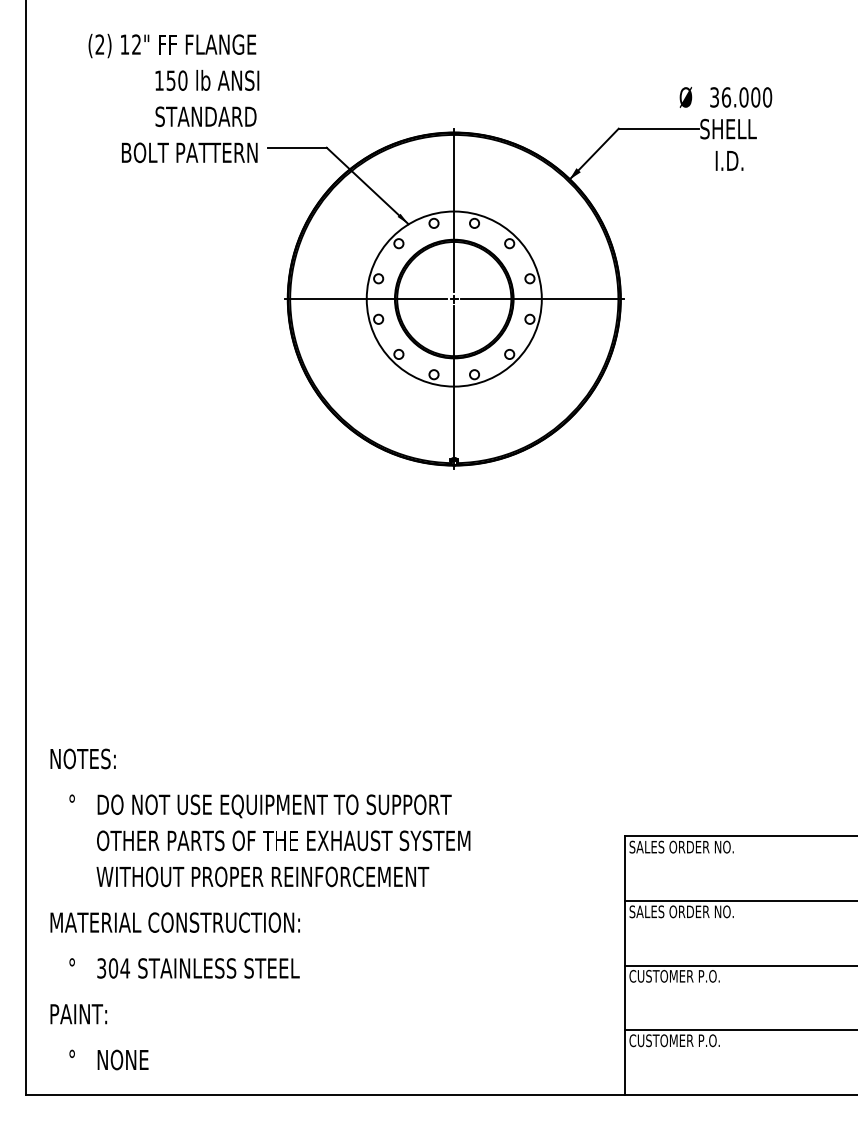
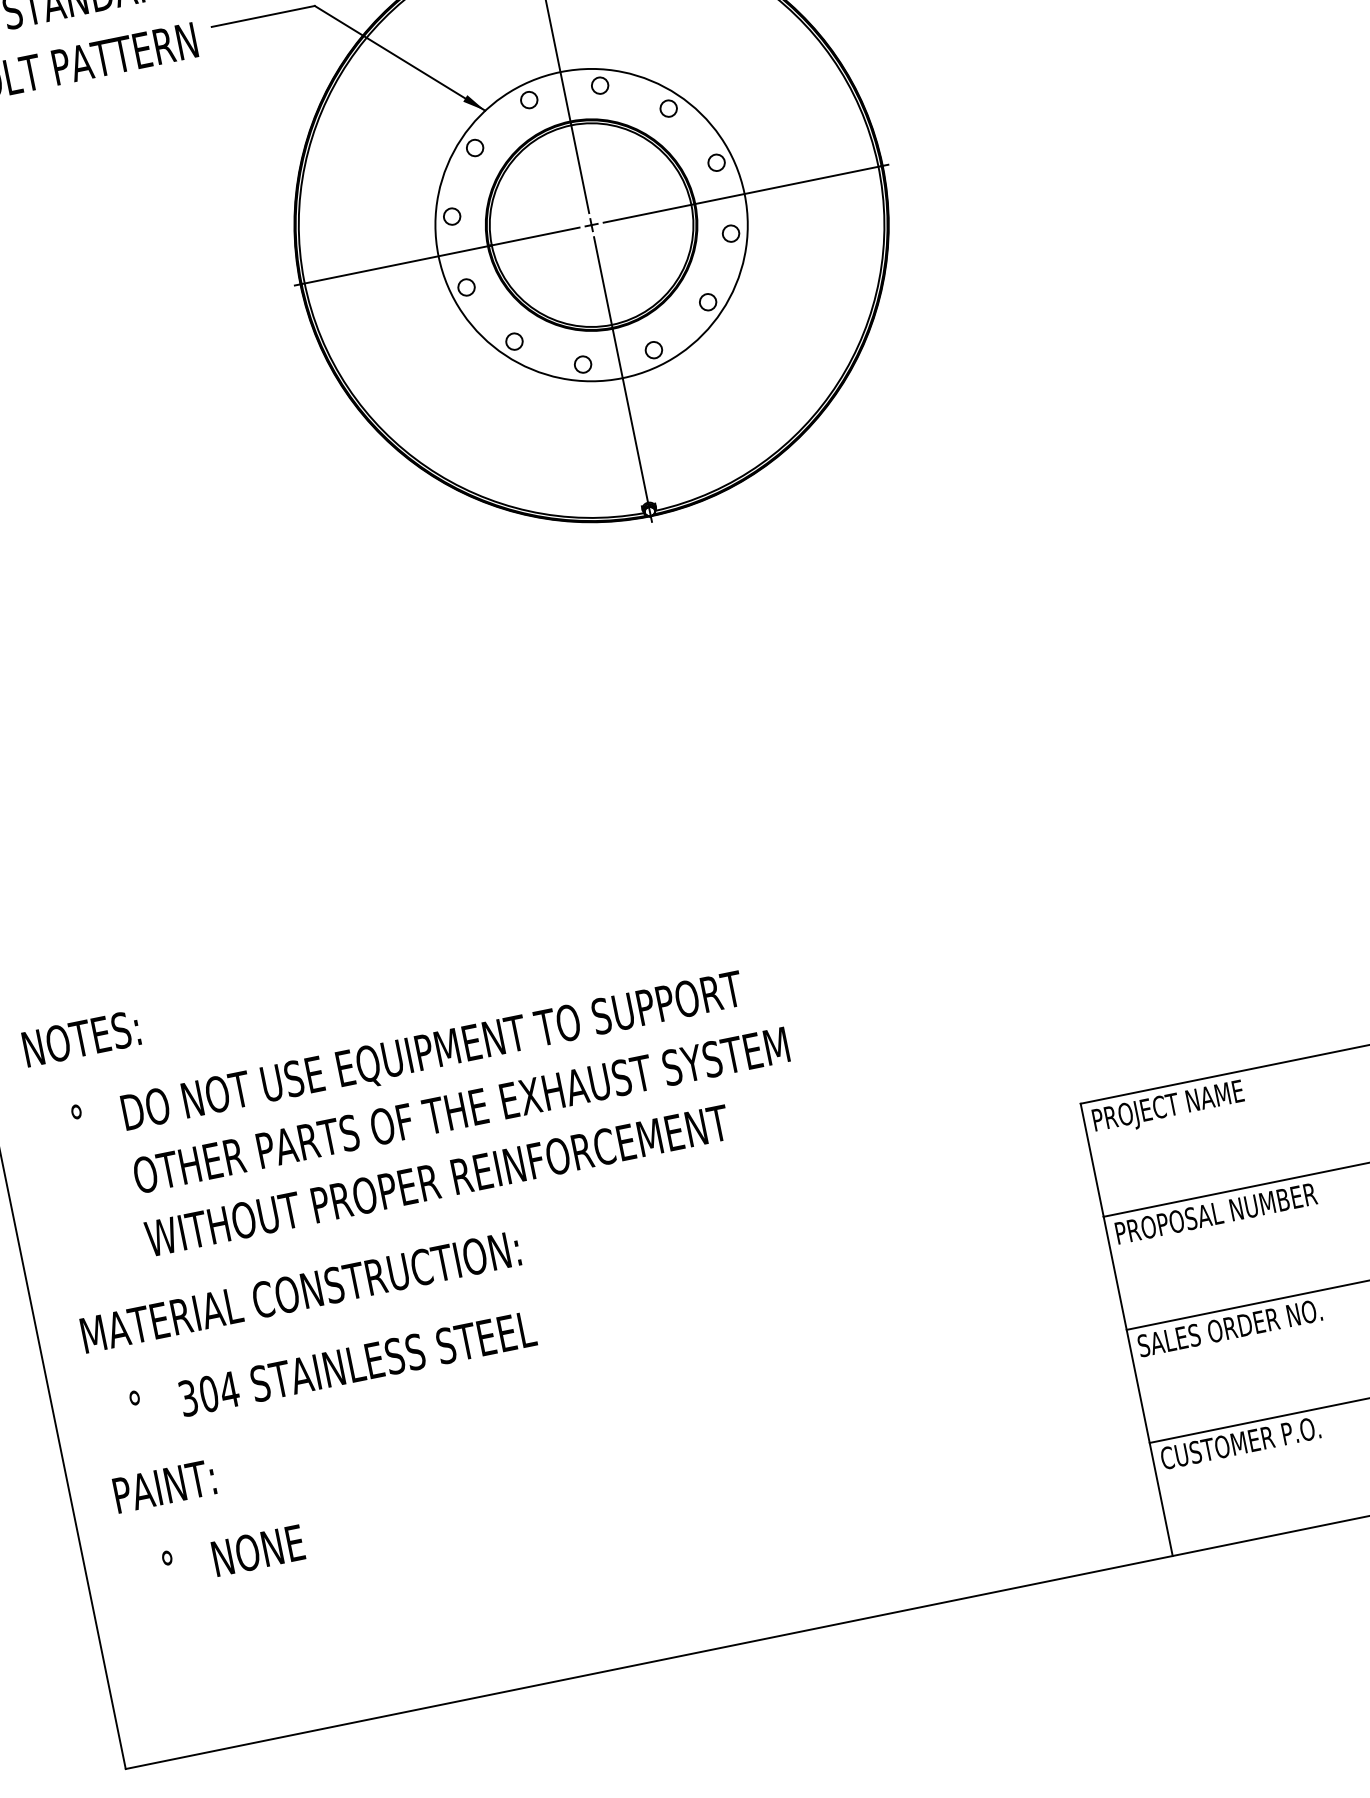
text: (681, 848) -> (1184, 1104), SALES ORDER NO. -> PROJECT NAME
text: (260, 909) -> (445, 1238), moved
text: (686, 911) -> (1215, 1213), SALES ORDER NO. -> PROPOSAL NUMBER
text: (681, 975) -> (1229, 1326), CUSTOMER P.O. -> SALES ORDER NO.

